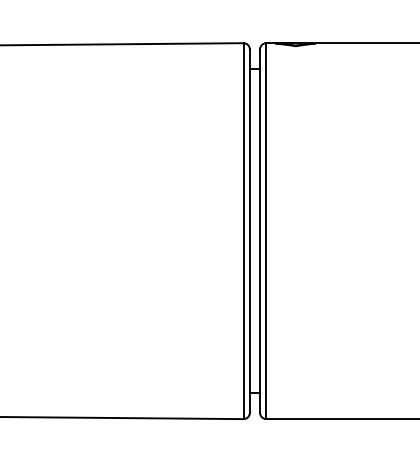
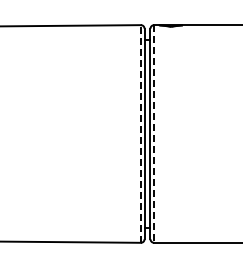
line: (242, 230) -> (140, 133), solid -> dashed
line: (266, 230) -> (154, 133), solid -> dashed

